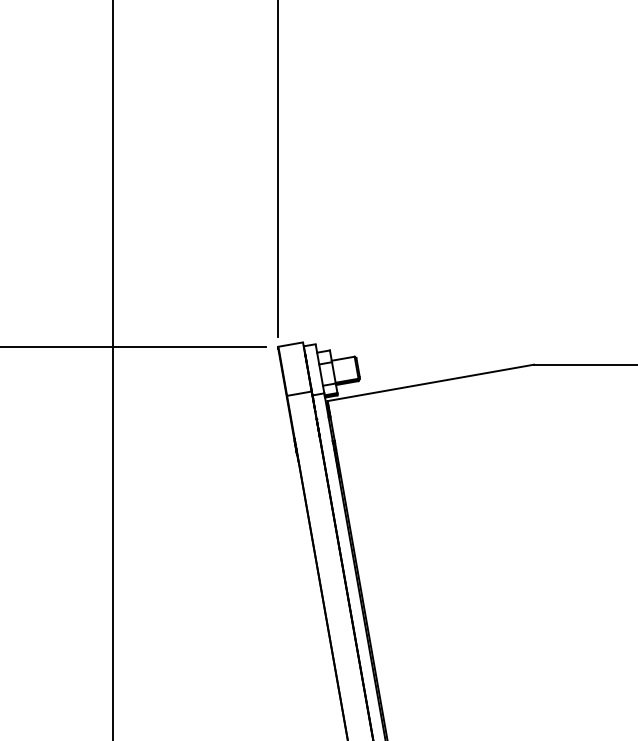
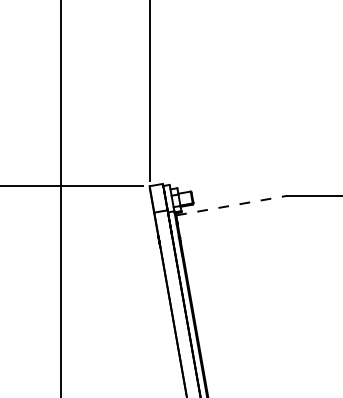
line: (432, 382) -> (232, 205), solid -> dashed

